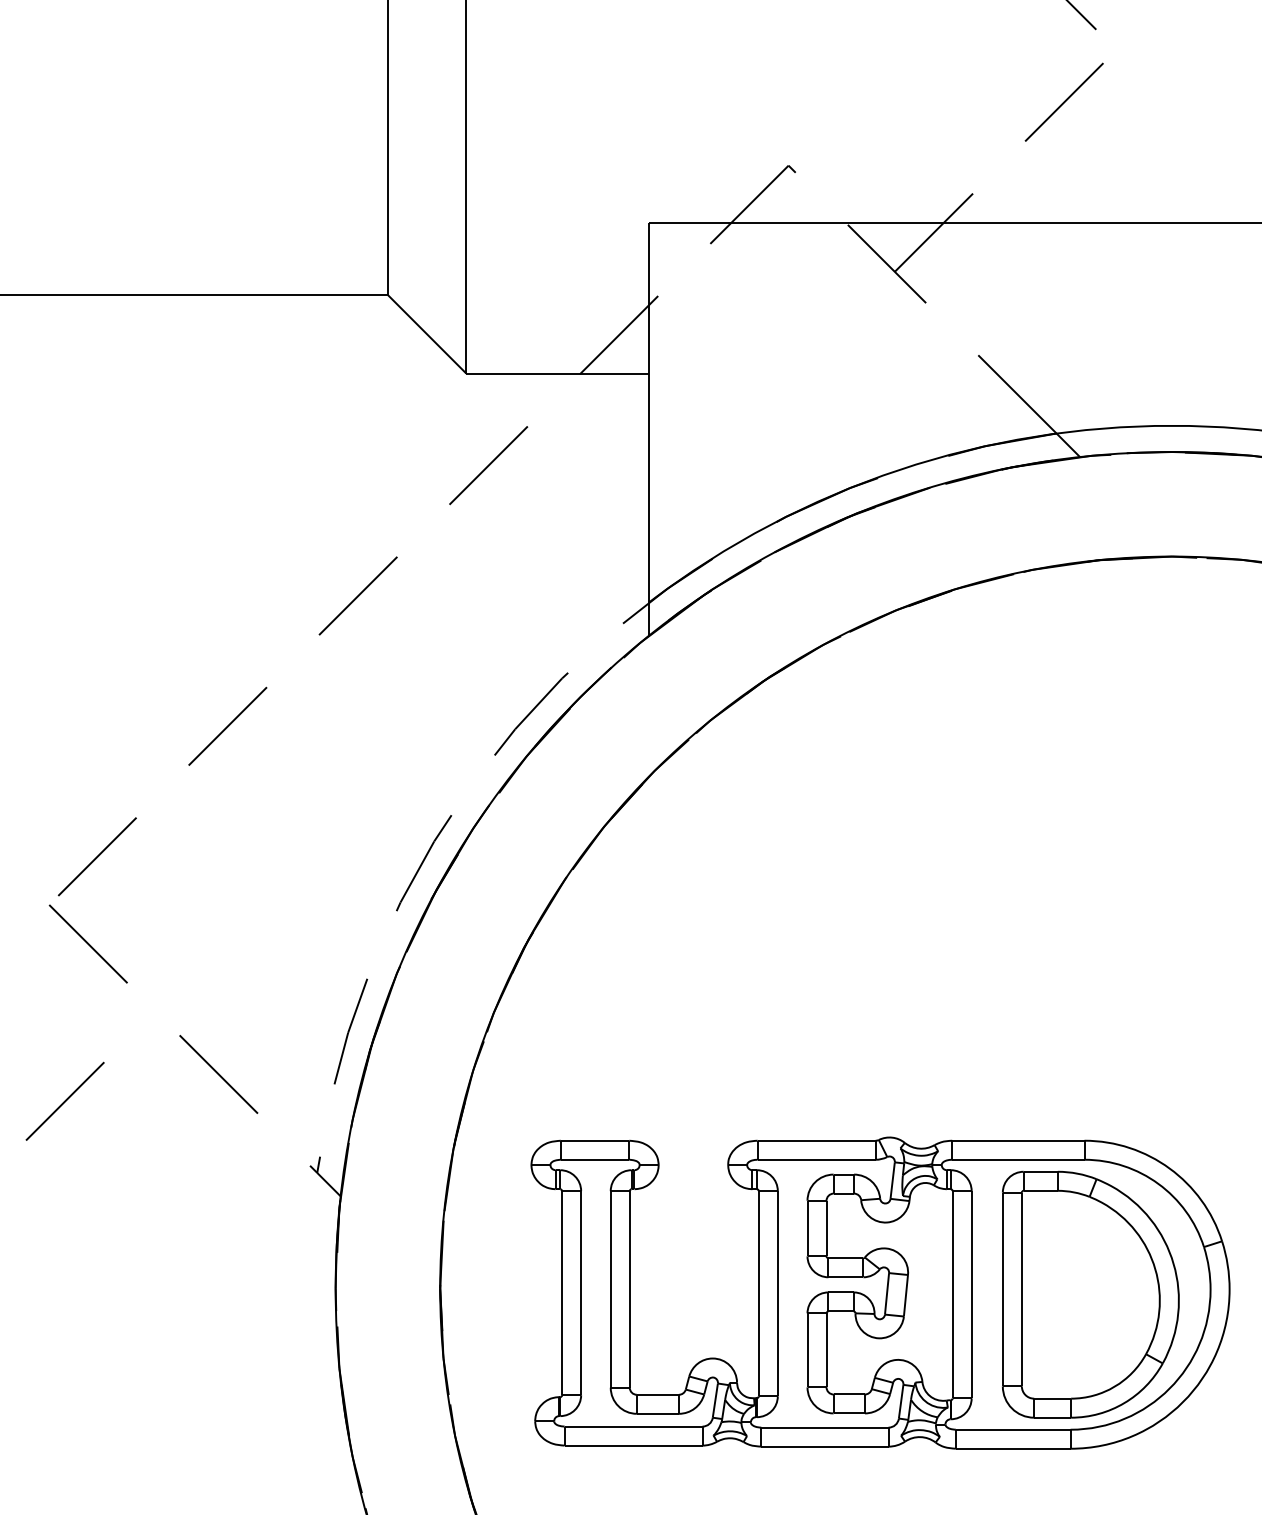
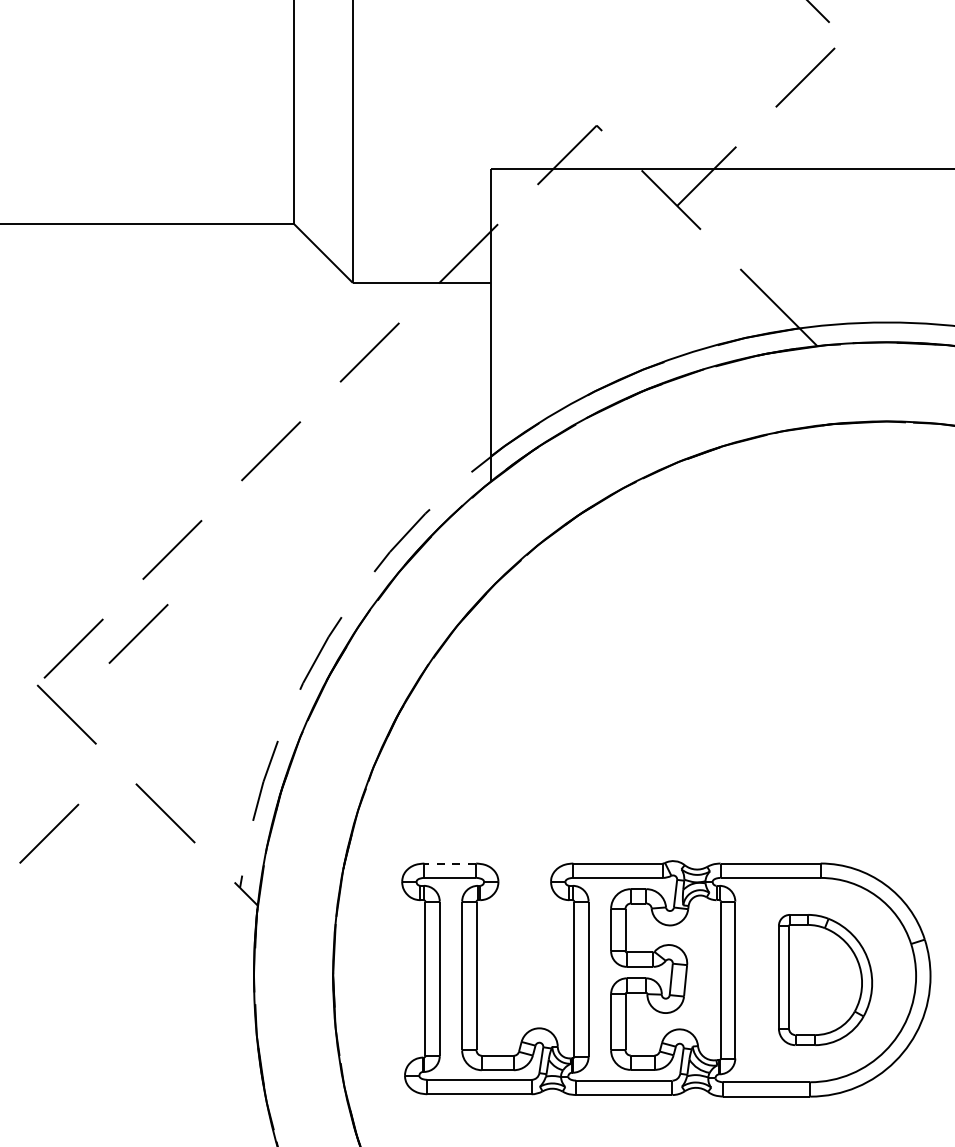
line: (182, 836) -> (138, 633), added
line: (594, 1140) -> (449, 863), solid -> dashed
part: (1090, 1294) -> (825, 979), size x0.7

